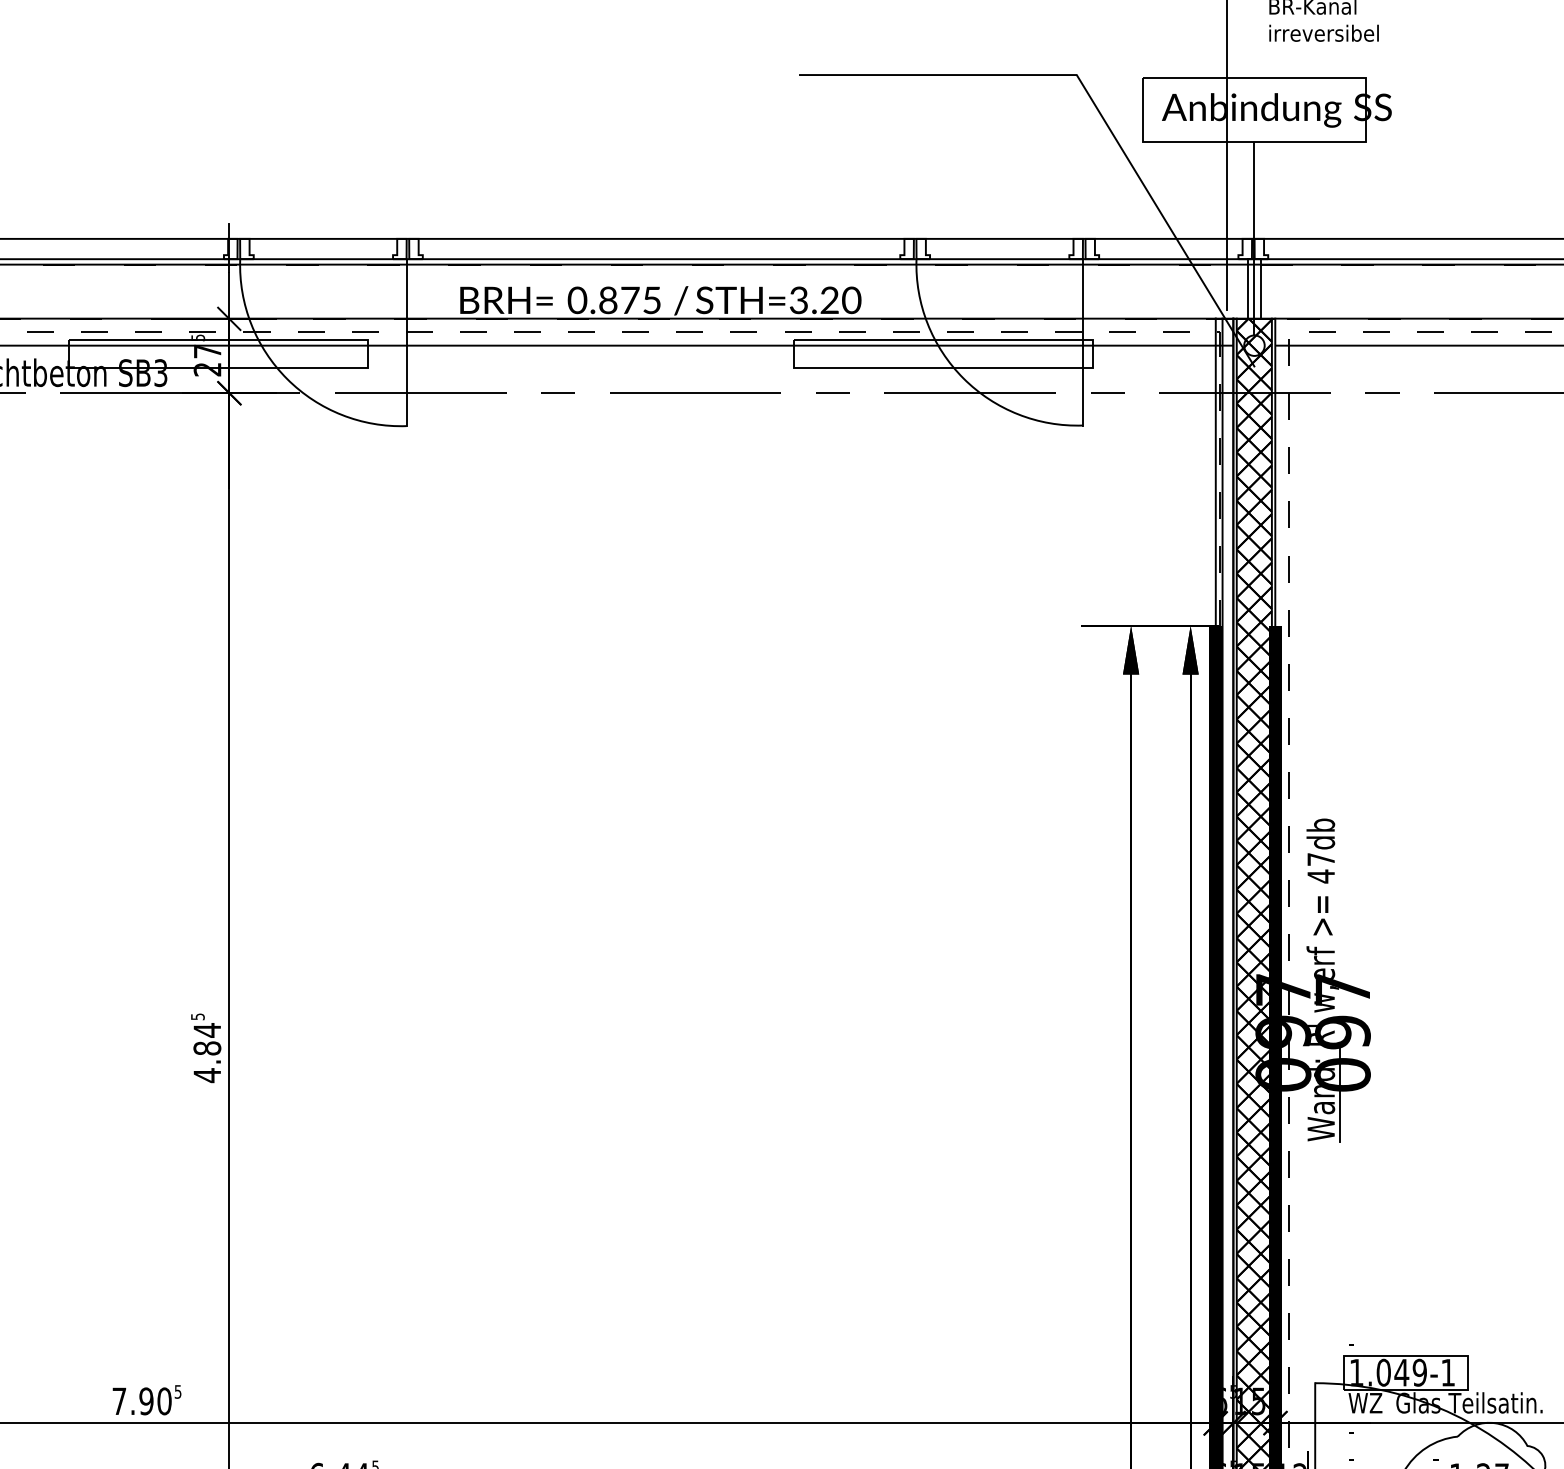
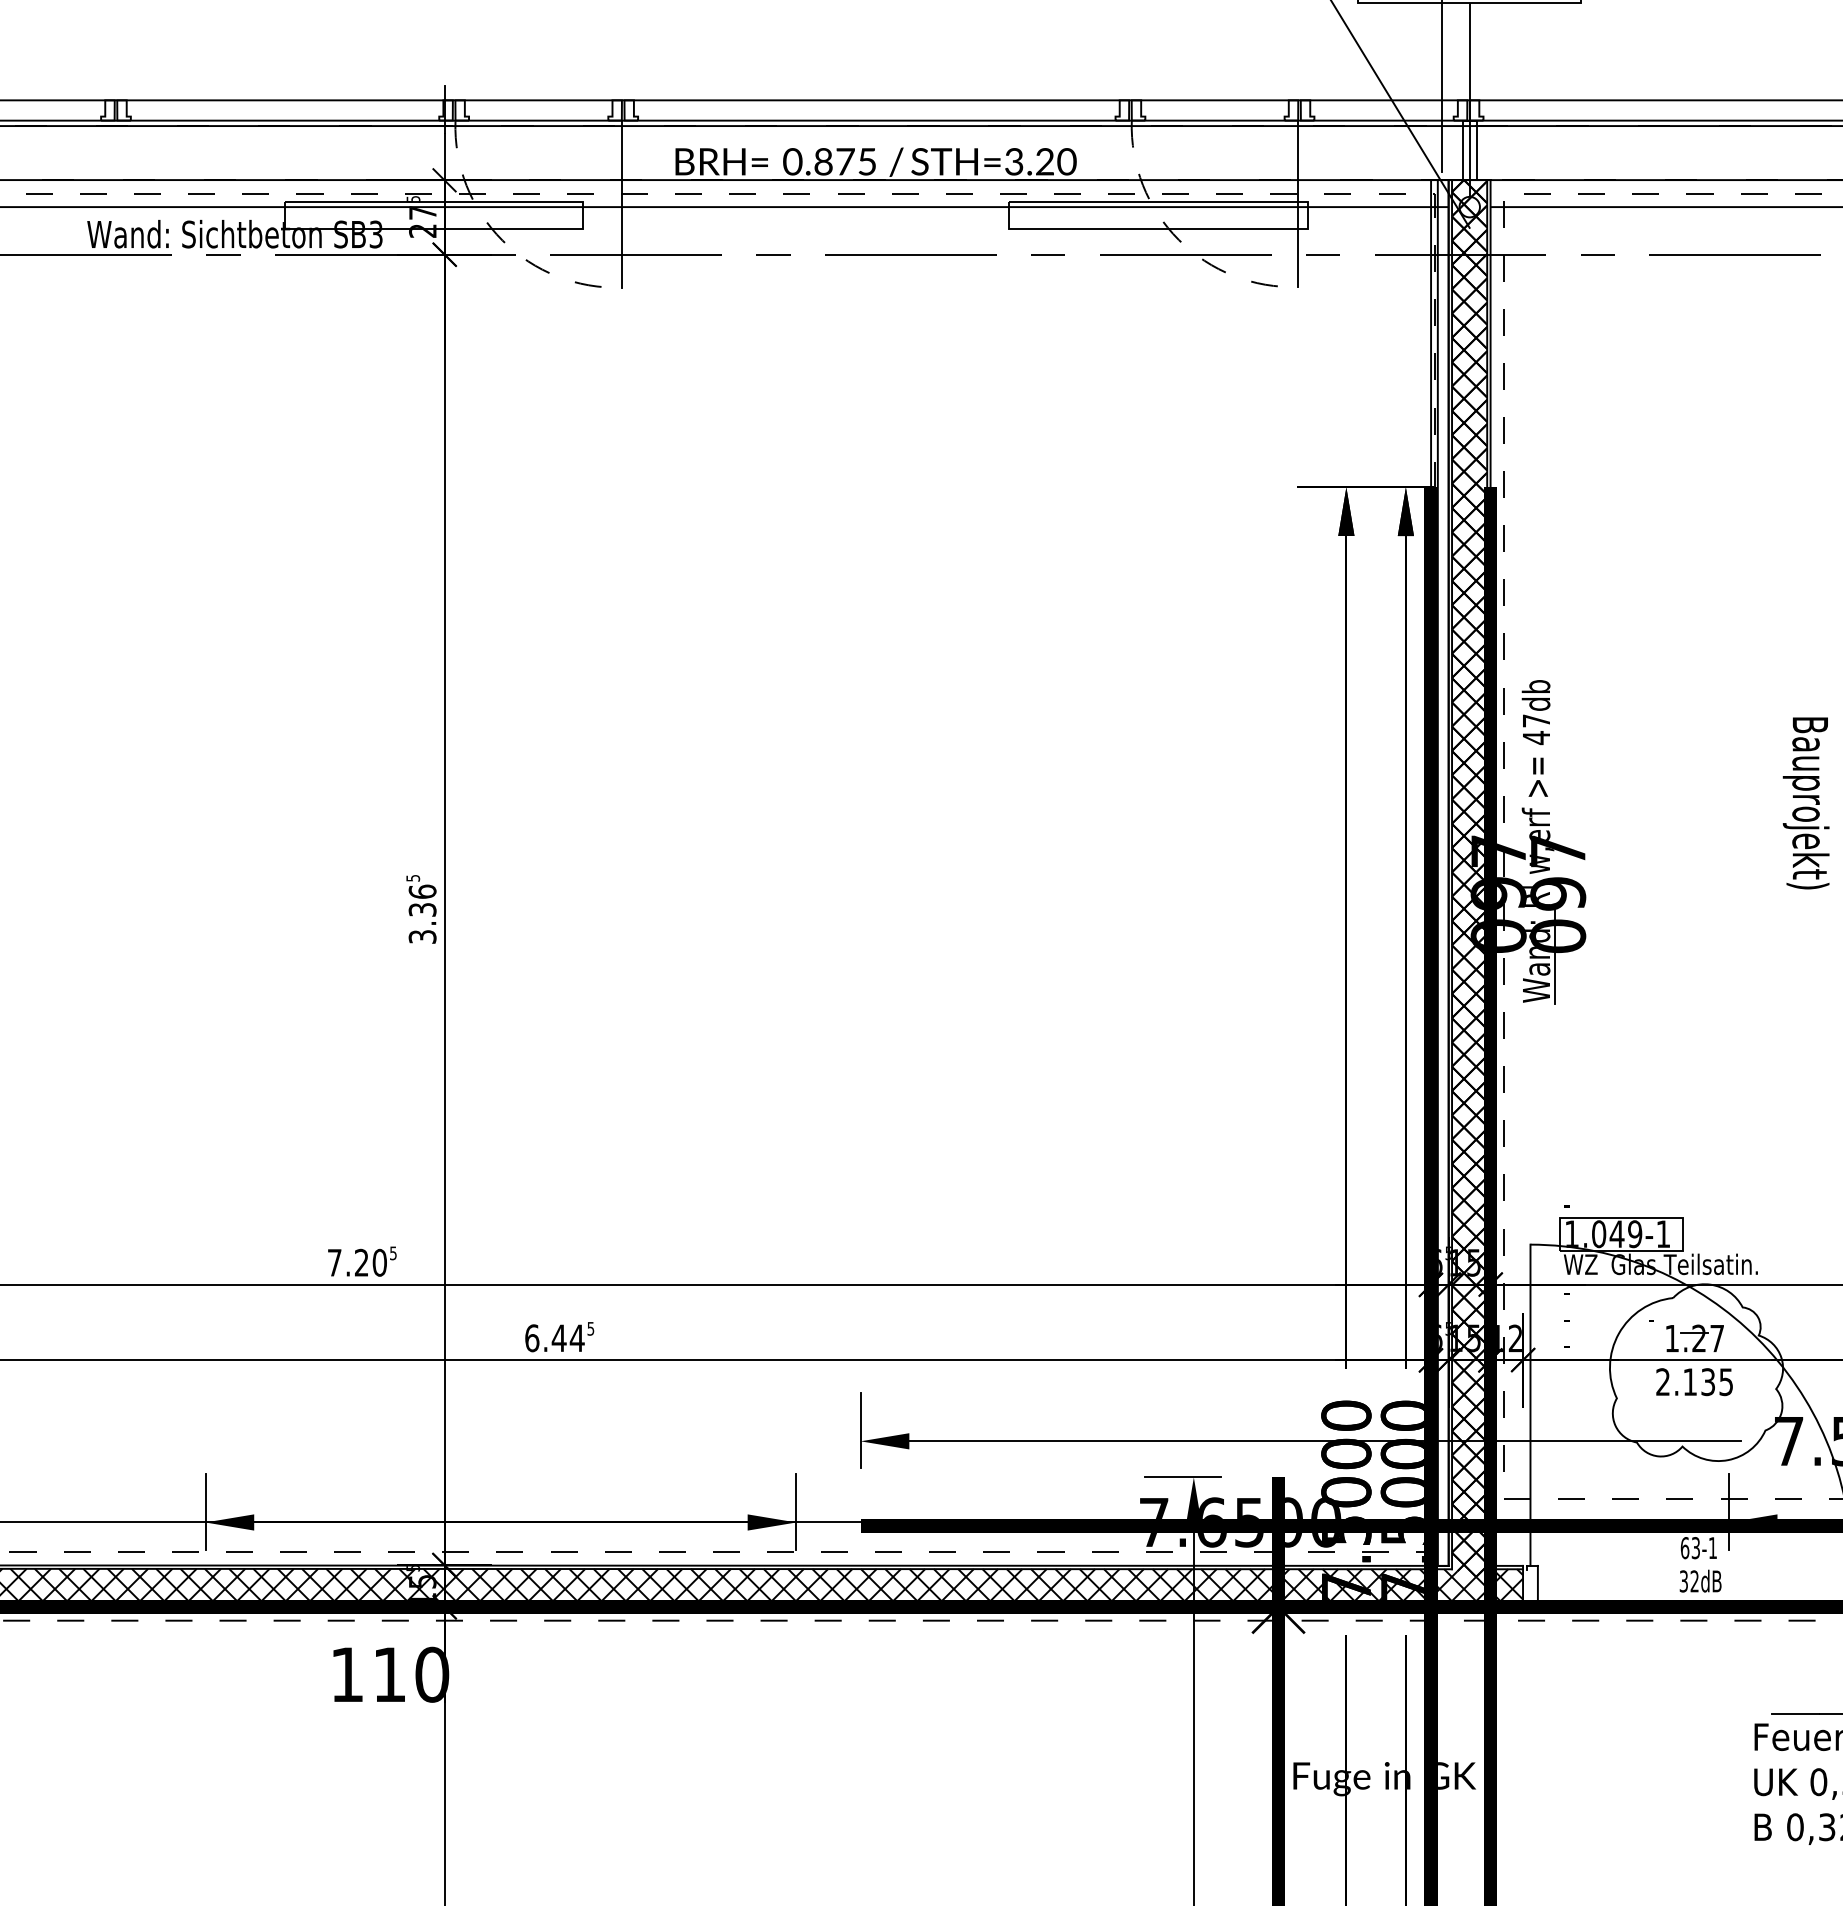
arc: (963, 378) -> (1178, 239), solid -> dashed
arc: (287, 379) -> (502, 240), solid -> dashed
text: (207, 1053) -> (422, 914), 4.84 -> 3.36
text: (146, 1401) -> (361, 1262), 7.90 -> 7.20

